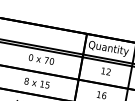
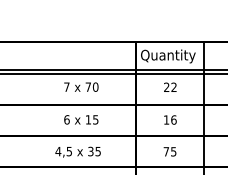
text: (30, 57) -> (66, 86), 0 -> 7
text: (103, 70) -> (166, 86), 12 -> 22
text: (26, 81) -> (66, 119), 8 -> 6

